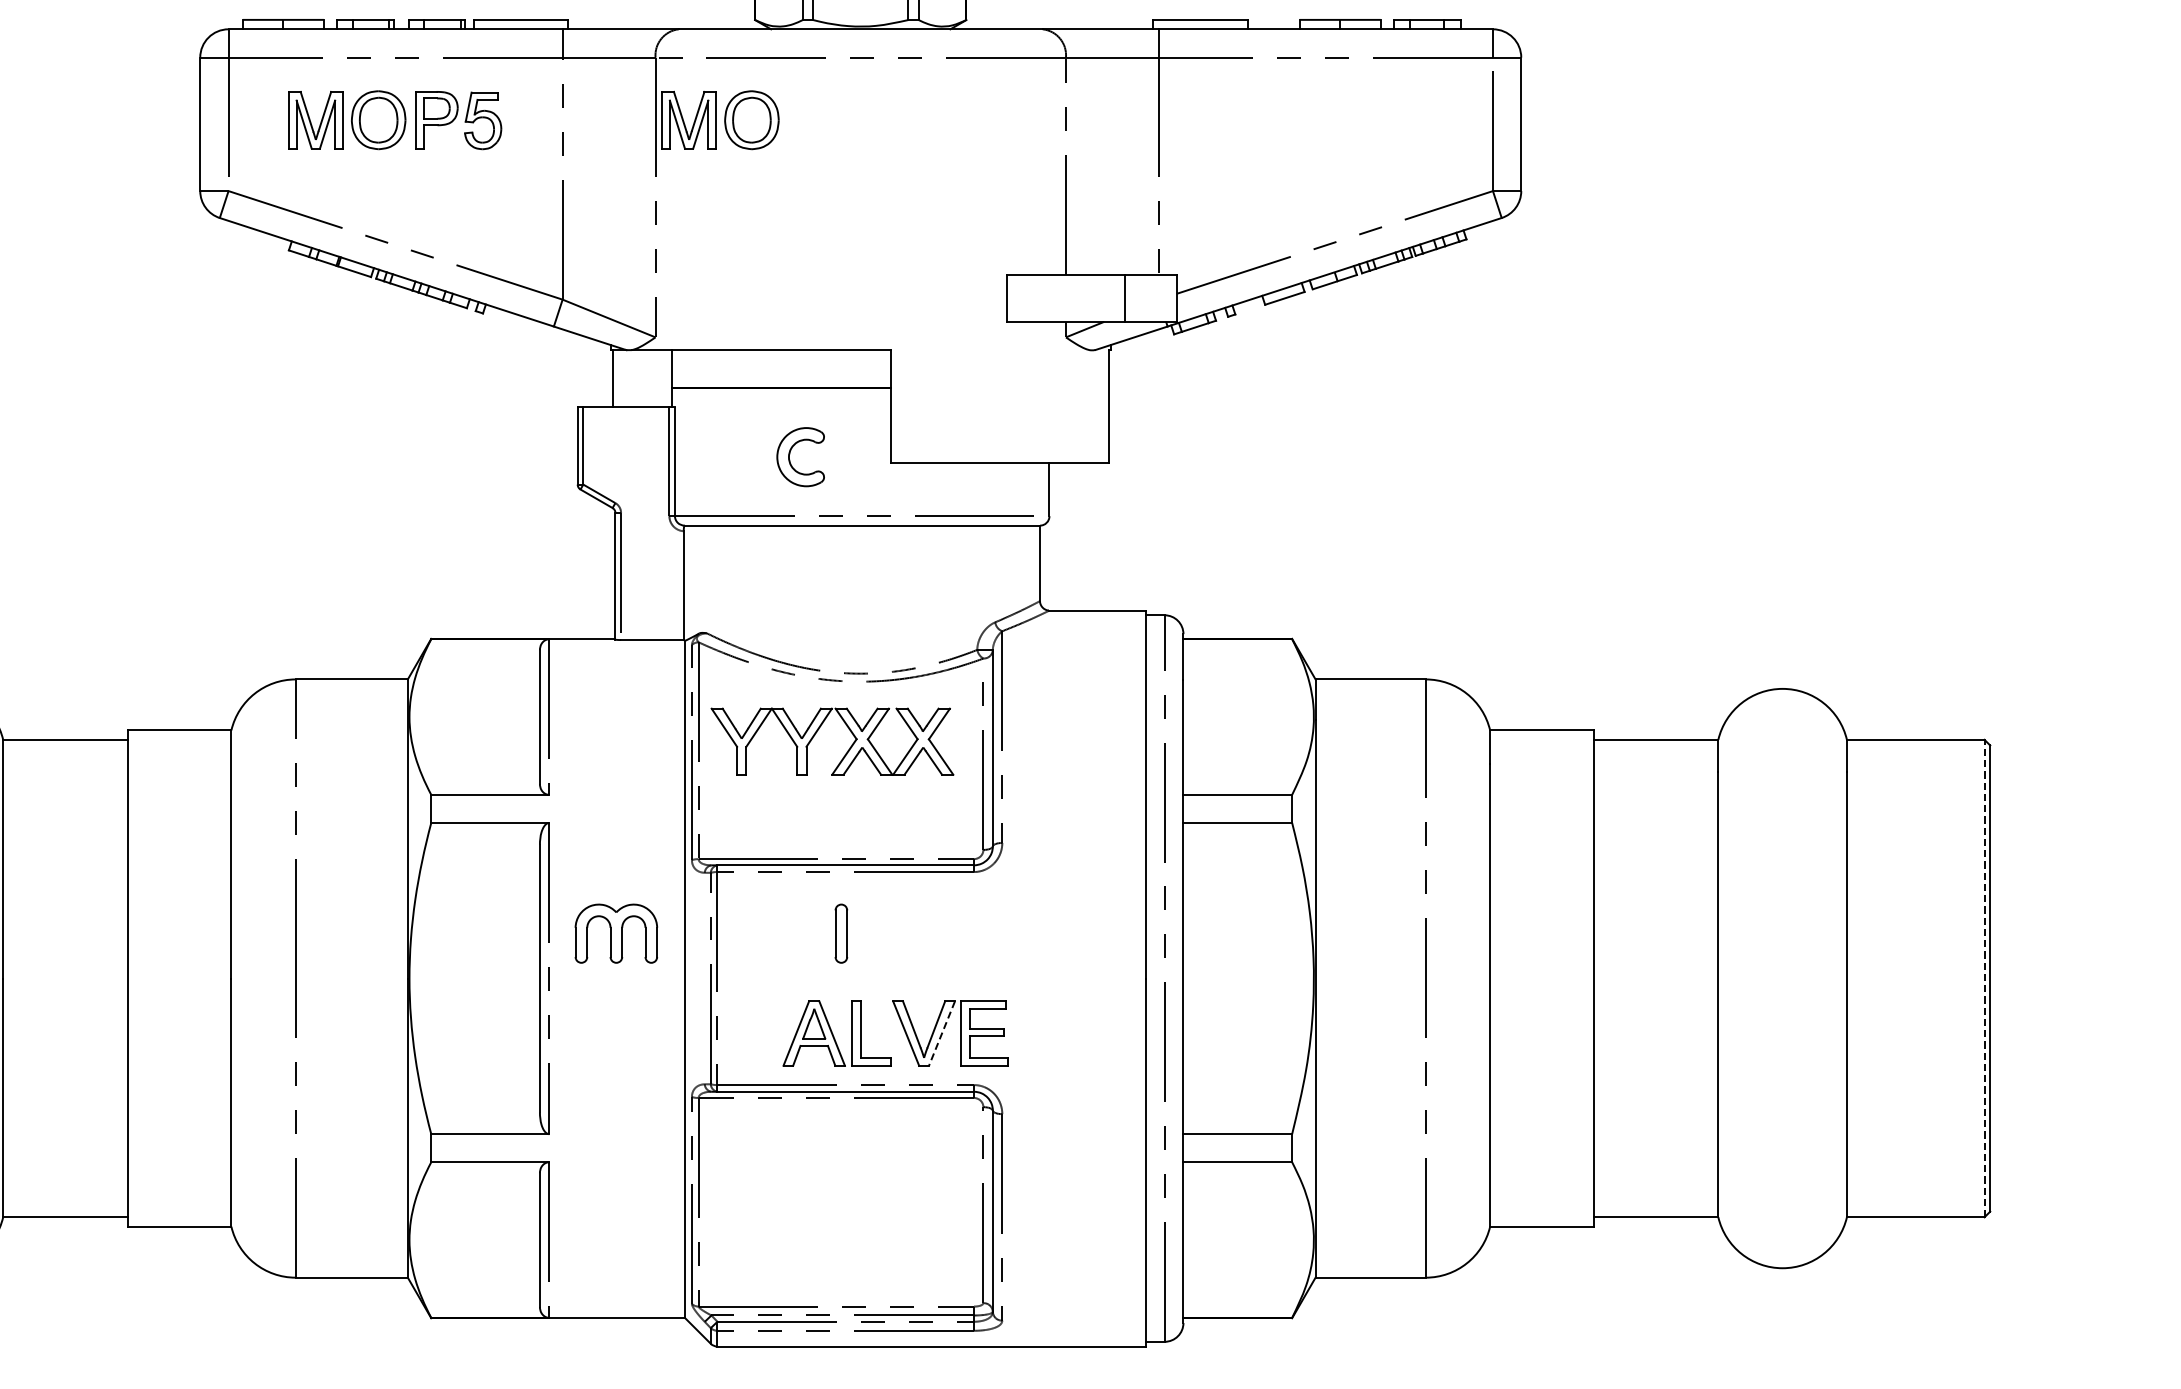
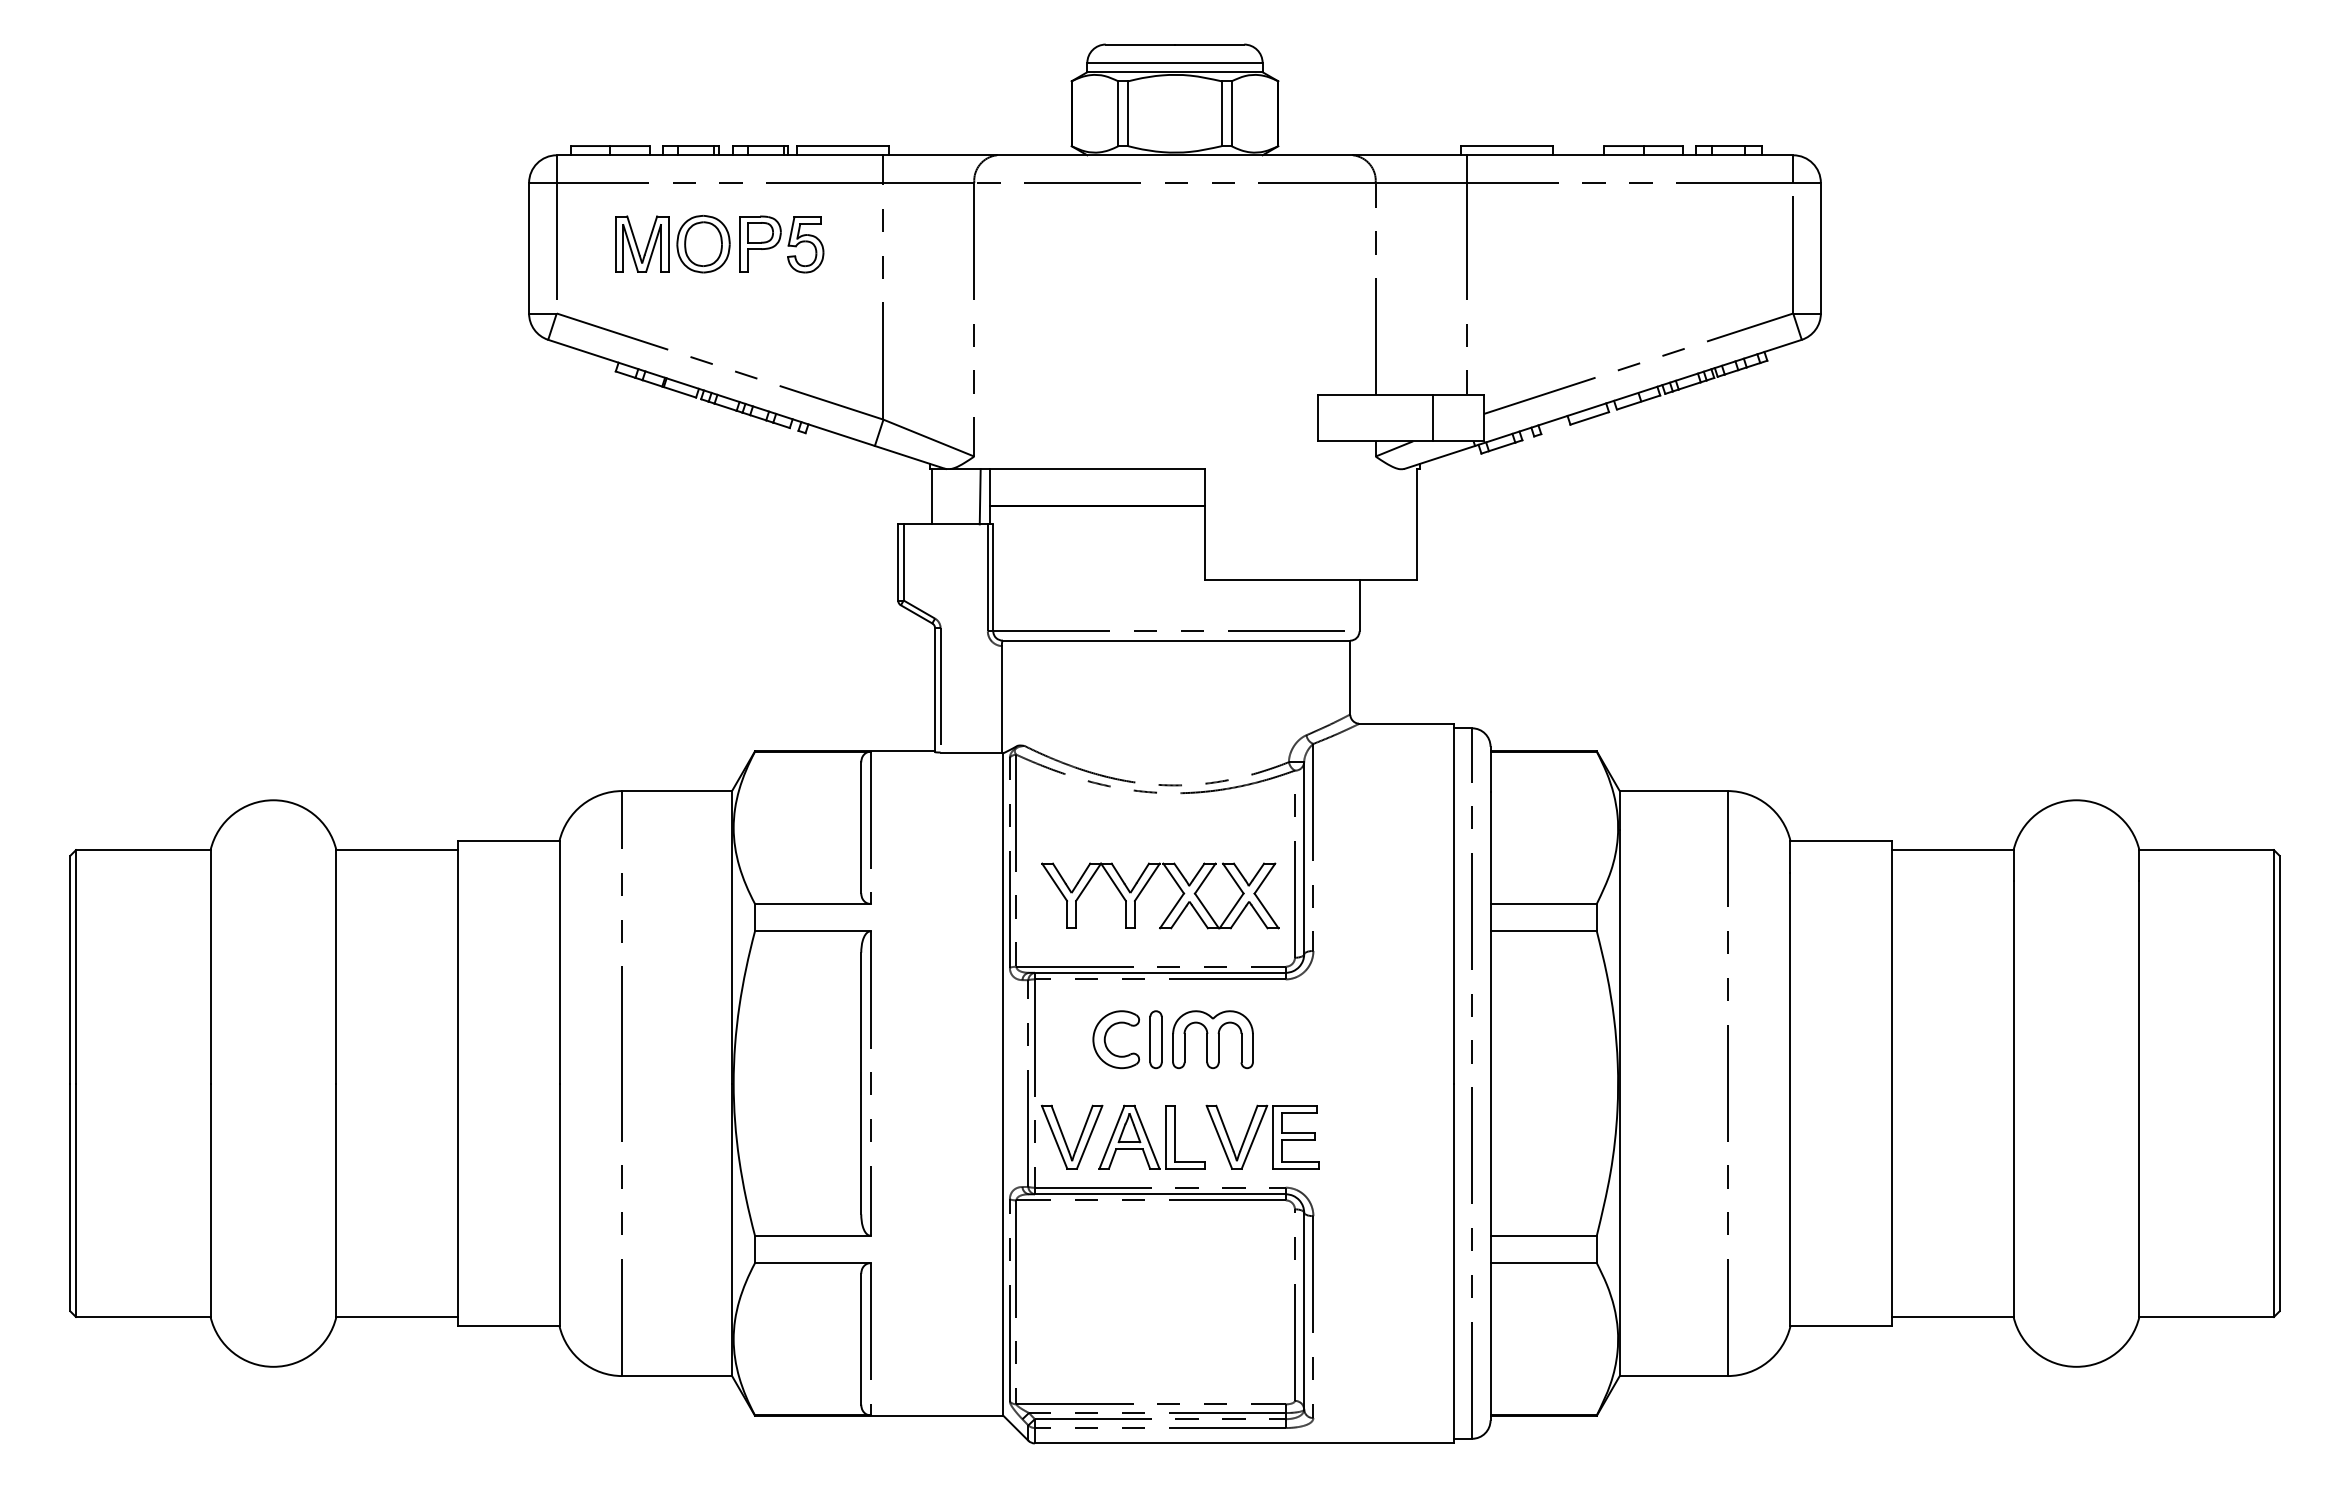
part: (720, 120) -> (1037, 244), removed
line: (660, 378) -> (979, 496), added
part: (790, 453) -> (1106, 1036), moved
part: (845, 752) -> (1173, 906), moved
part: (615, 933) -> (1212, 1039), moved
line: (1984, 978) -> (2273, 1083), dashed -> solid
line: (942, 1033) -> (1254, 1137), dashed -> solid
part: (748, 1035) -> (1065, 1139), added

